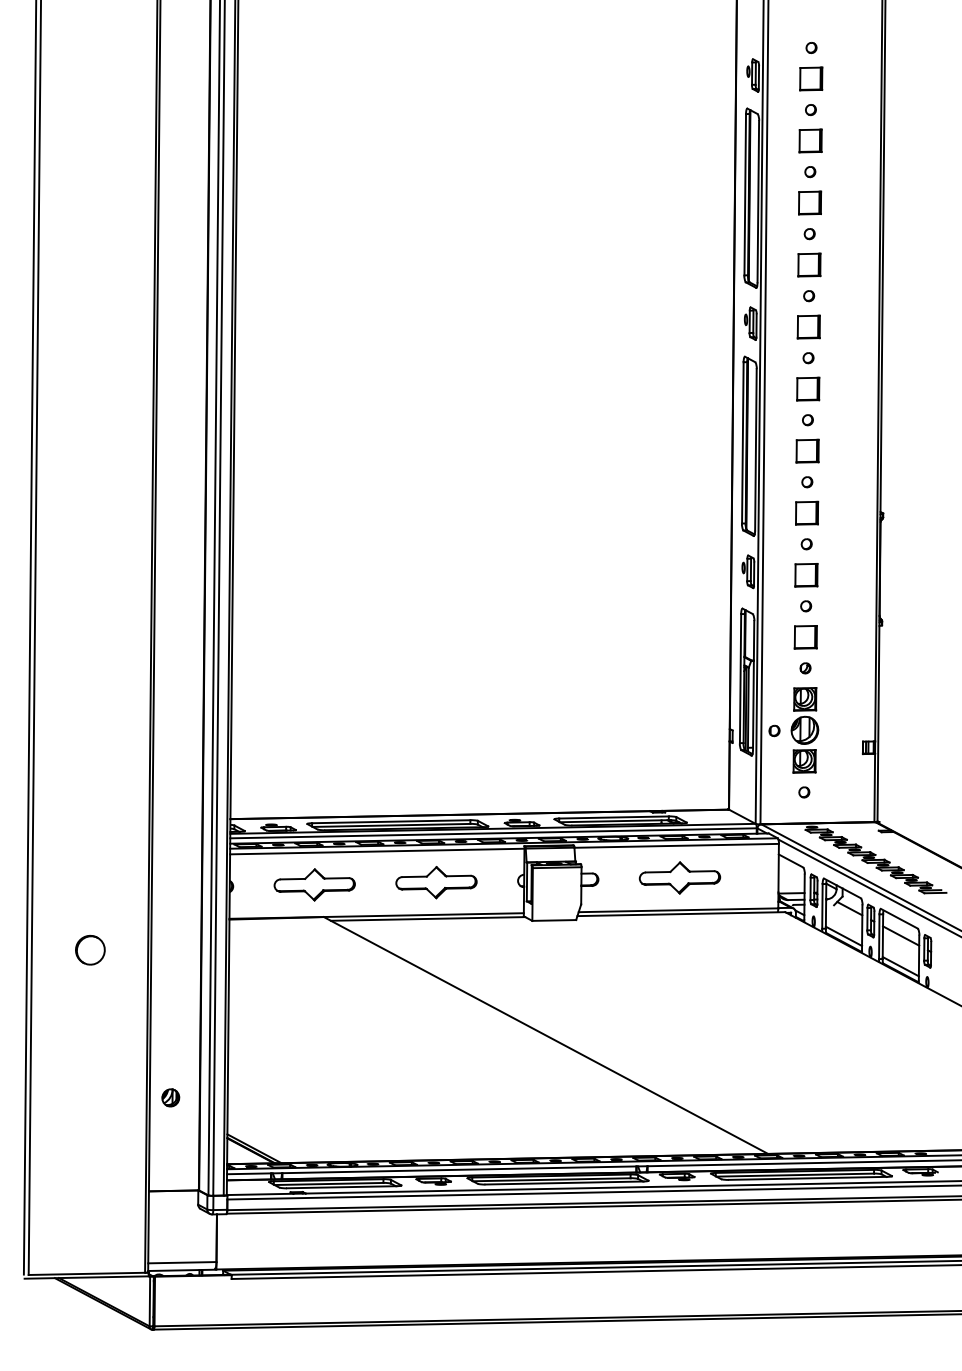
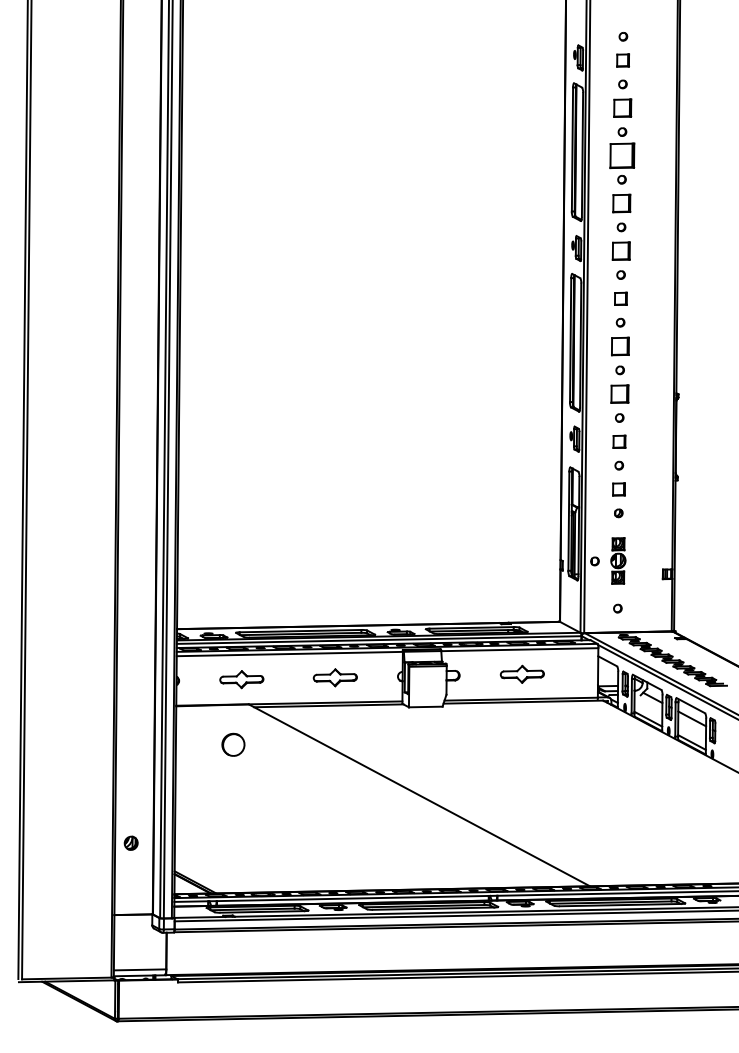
part: (810, 78) -> (622, 60), size x0.7
part: (809, 202) -> (621, 155), size x1.4
part: (807, 388) -> (620, 298), size x0.7
part: (806, 574) -> (619, 441), size x0.7
part: (805, 637) -> (618, 489), size x0.7
part: (805, 729) -> (618, 560), size x0.7
part: (680, 878) -> (522, 674), size x0.7
part: (436, 882) -> (335, 677), size x0.7
part: (314, 884) -> (241, 679), size x0.7
part: (90, 949) -> (233, 744), moved

